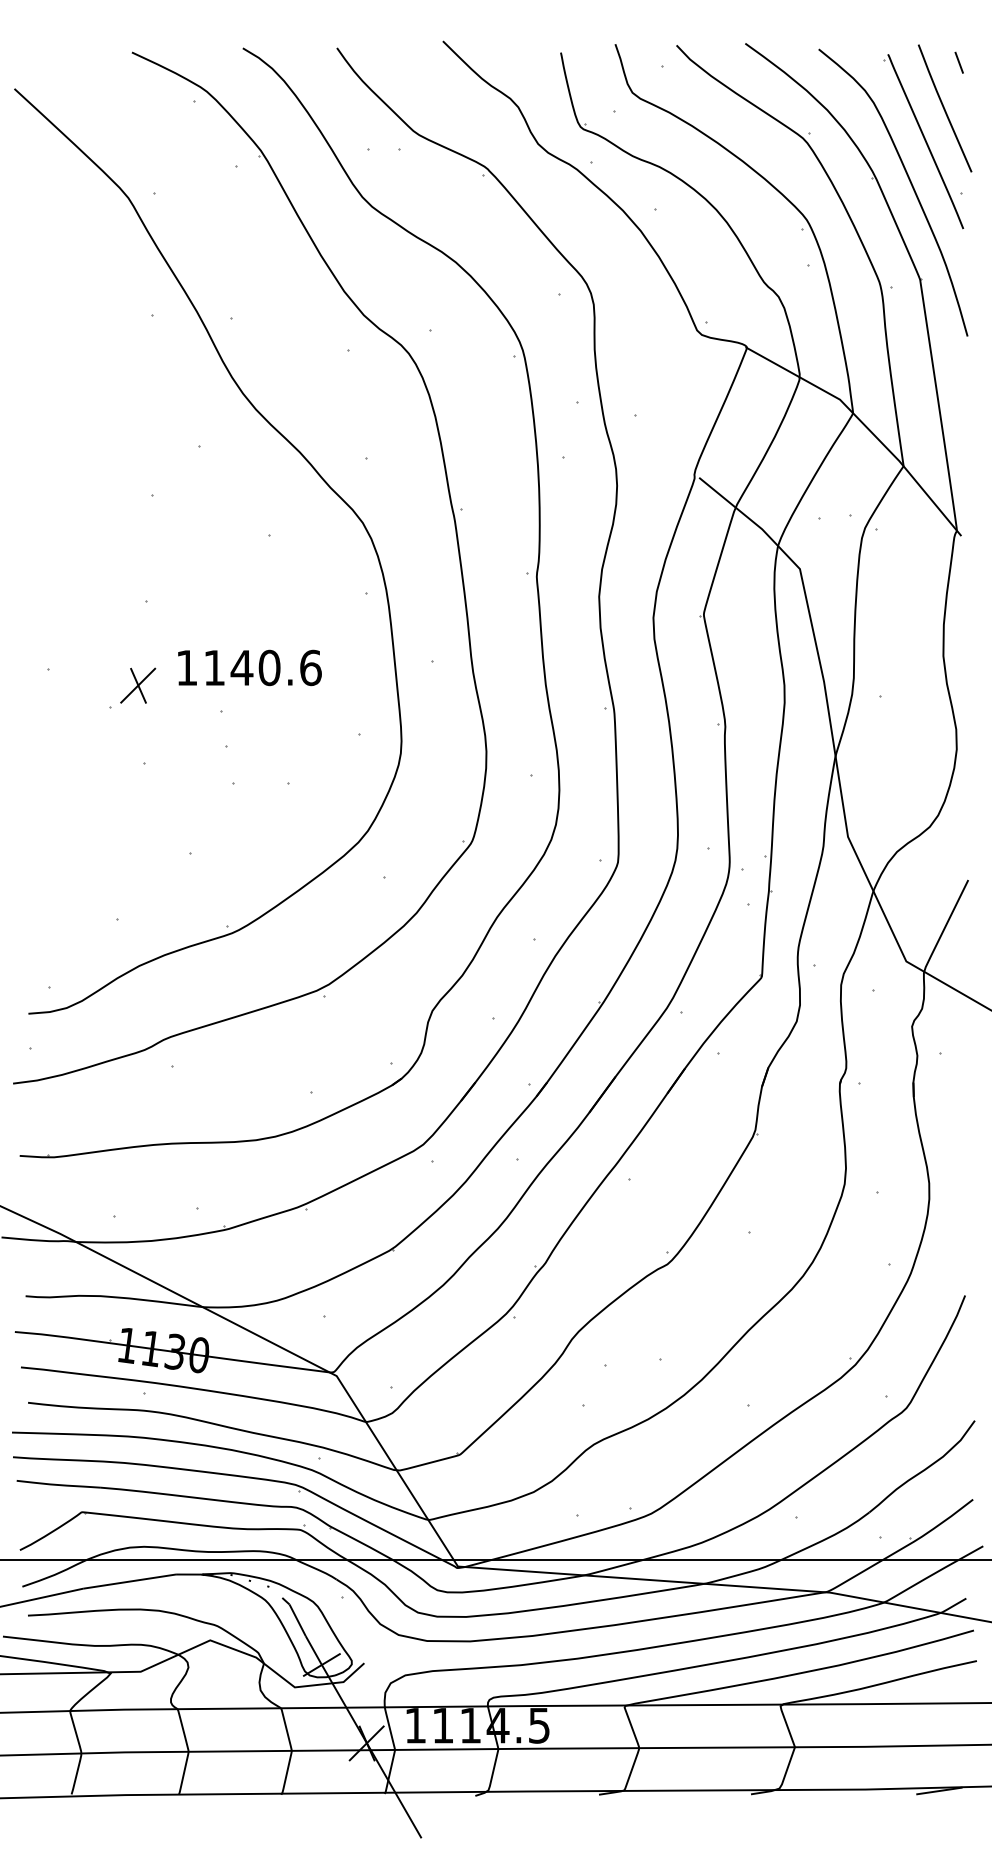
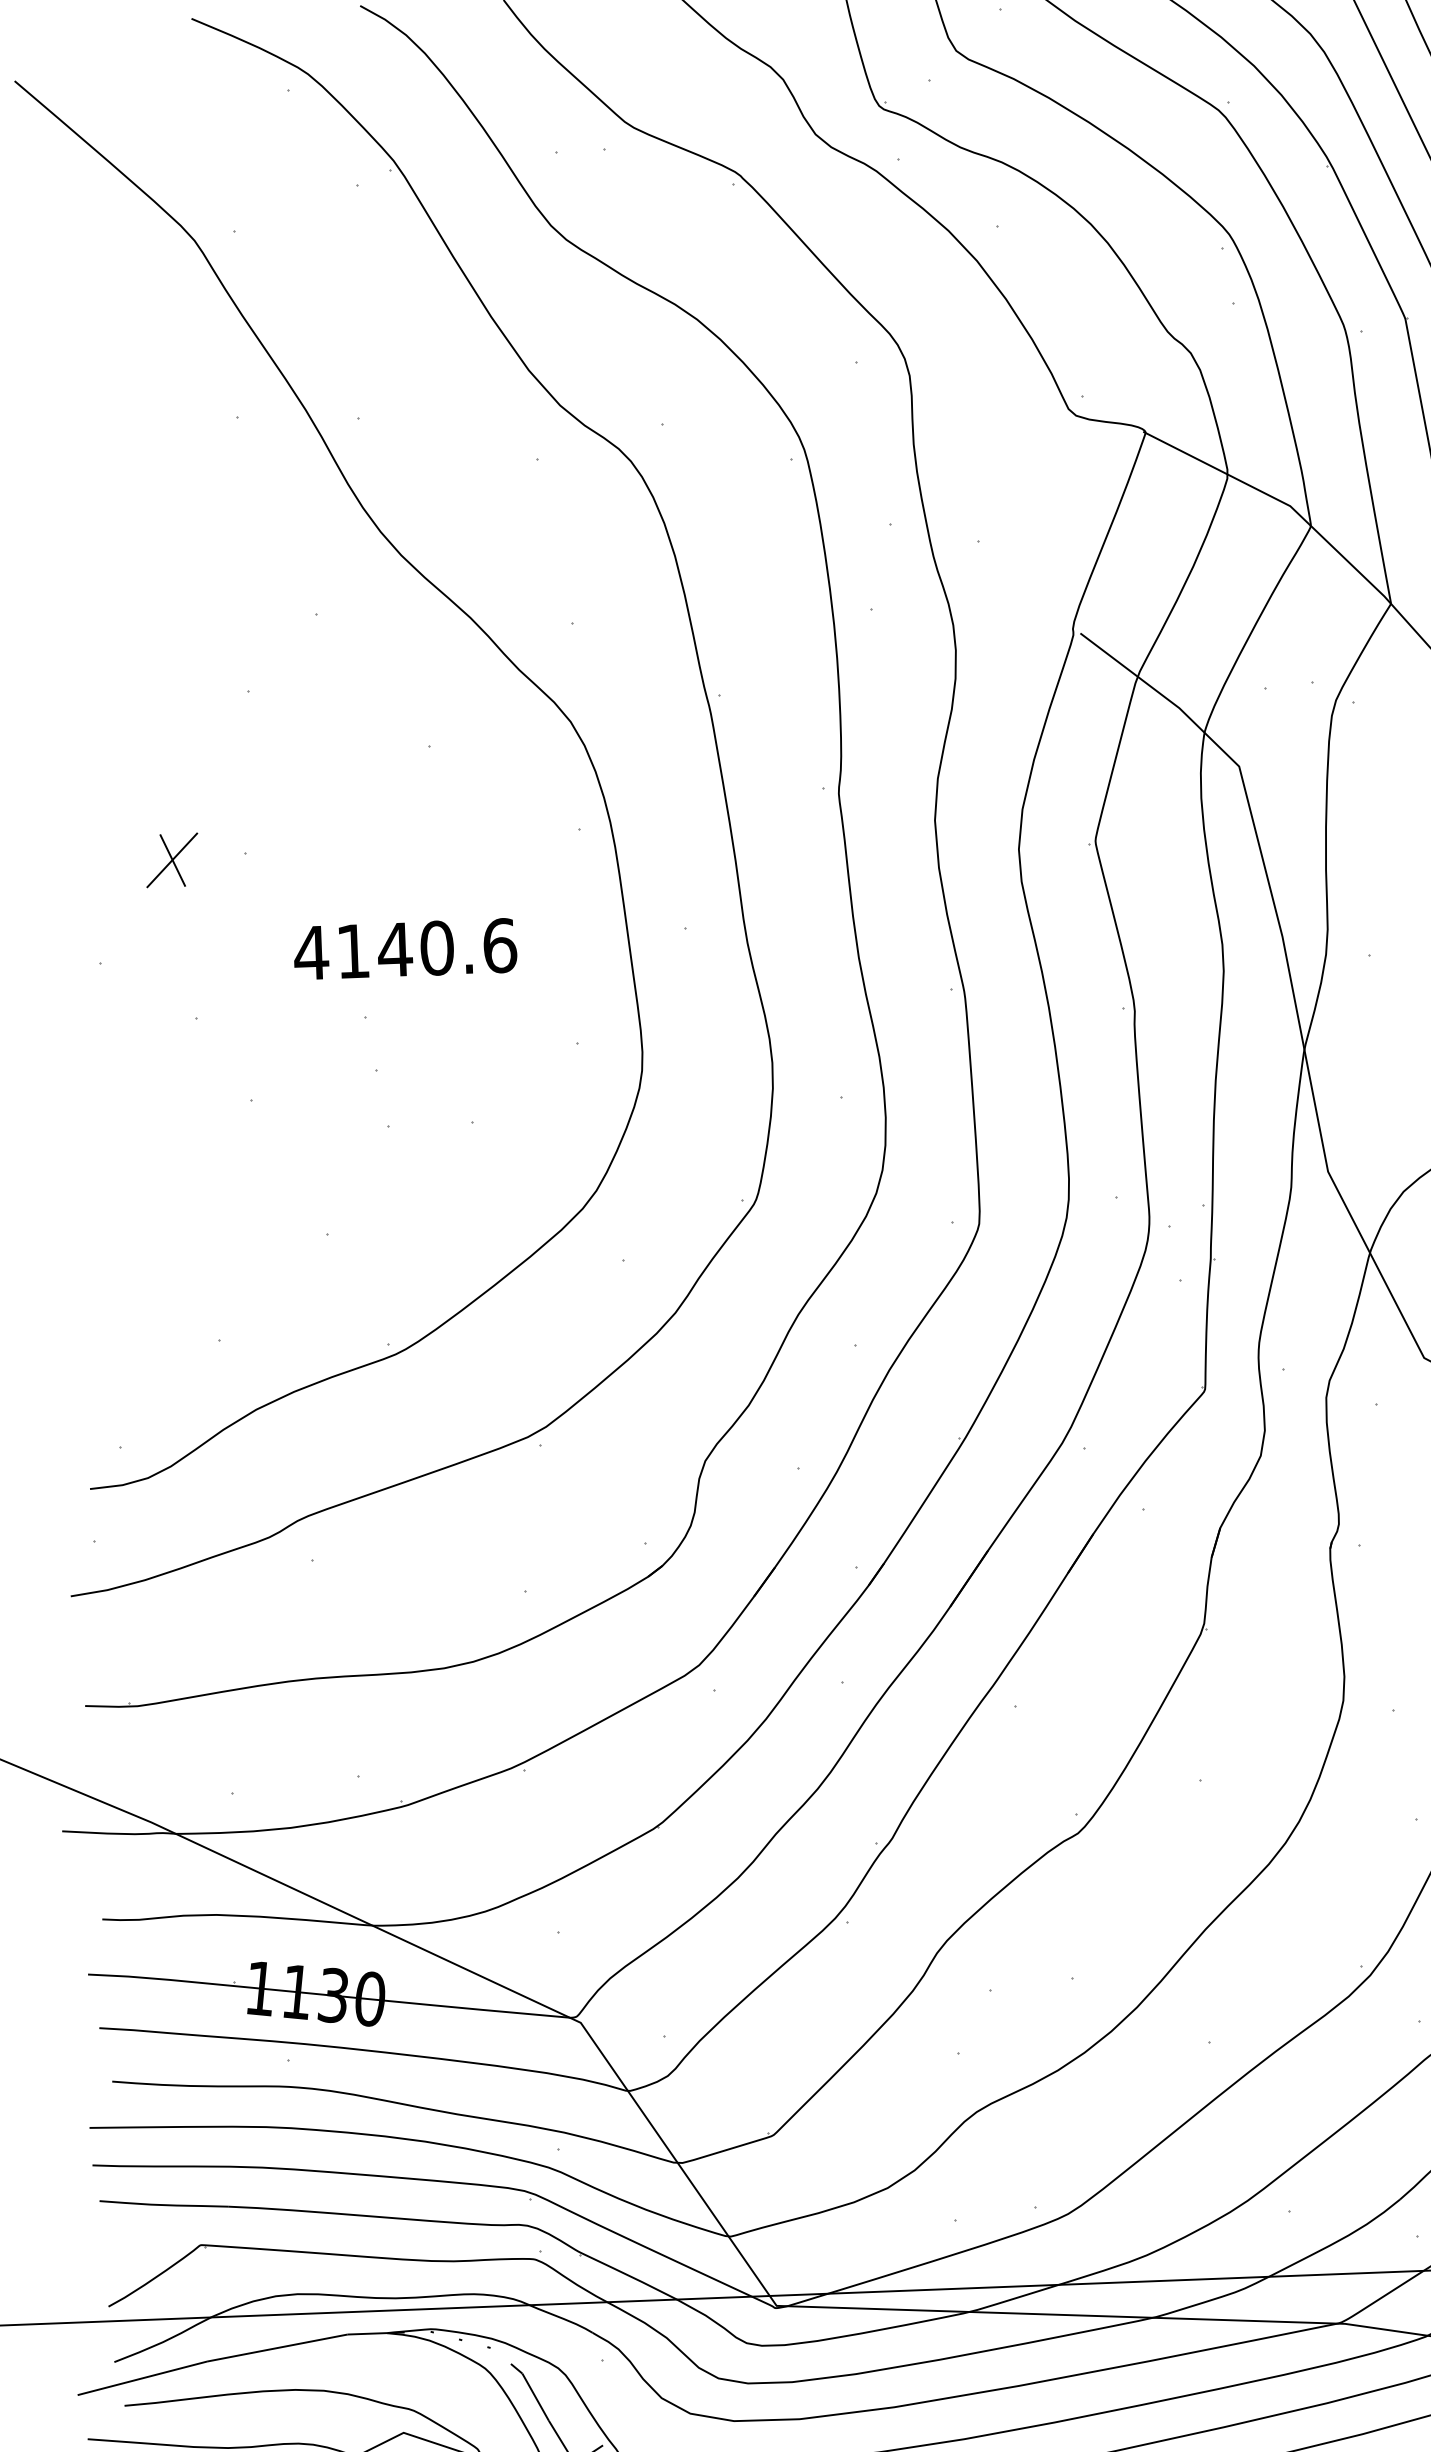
text: (186, 667) -> (310, 952), 1140.6 -> 4140.6
part: (138, 685) -> (172, 860), moved

